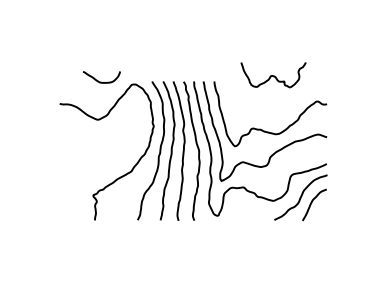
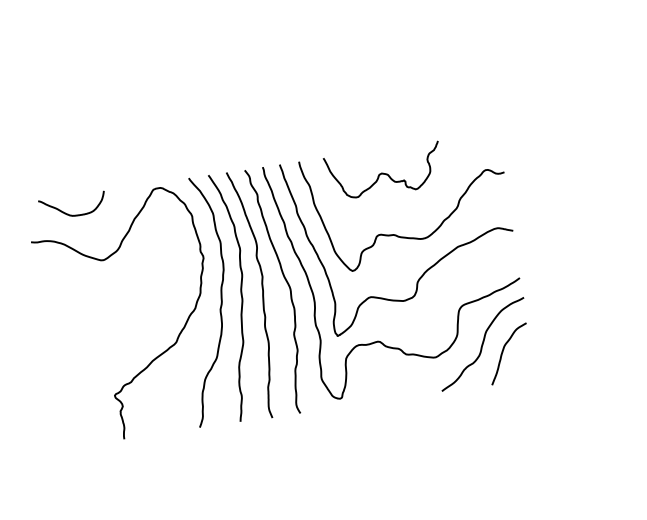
curve: (273, 75) -> (384, 172), moved
curve: (101, 81) -> (73, 213), moved

